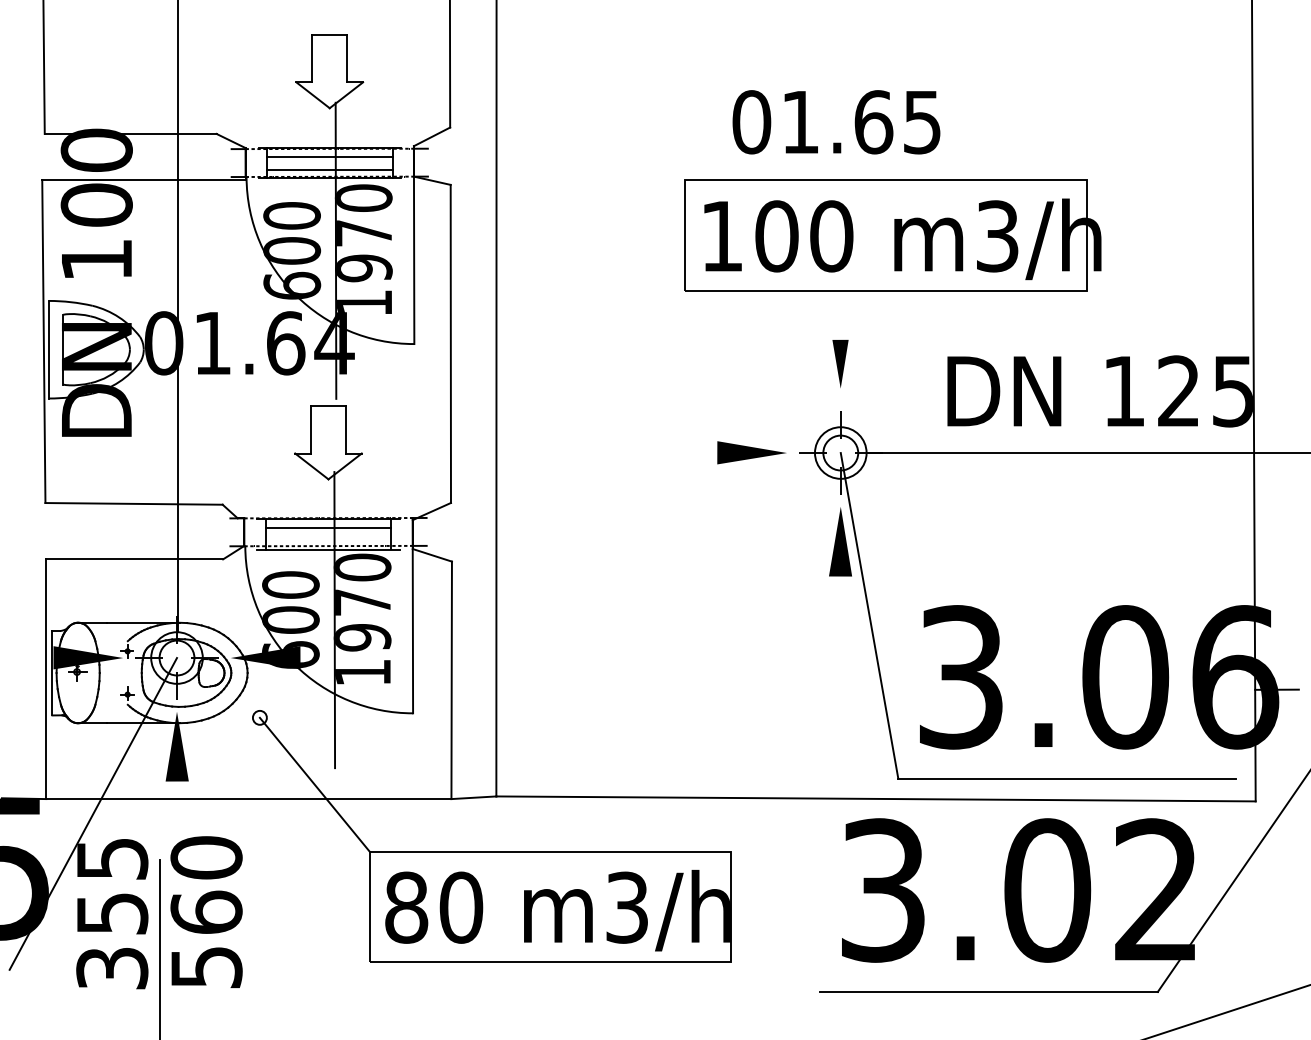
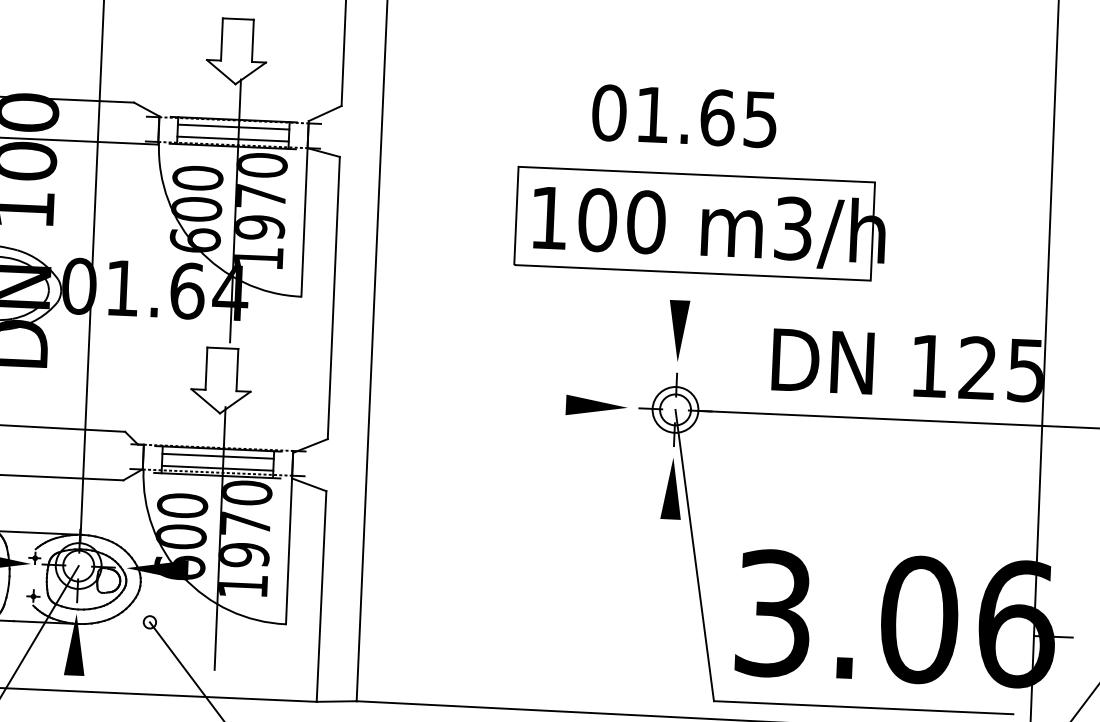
part: (892, 235) -> (700, 223), moved
part: (840, 363) -> (678, 330), size x1.43
line: (328, 541) -> (217, 468), added

